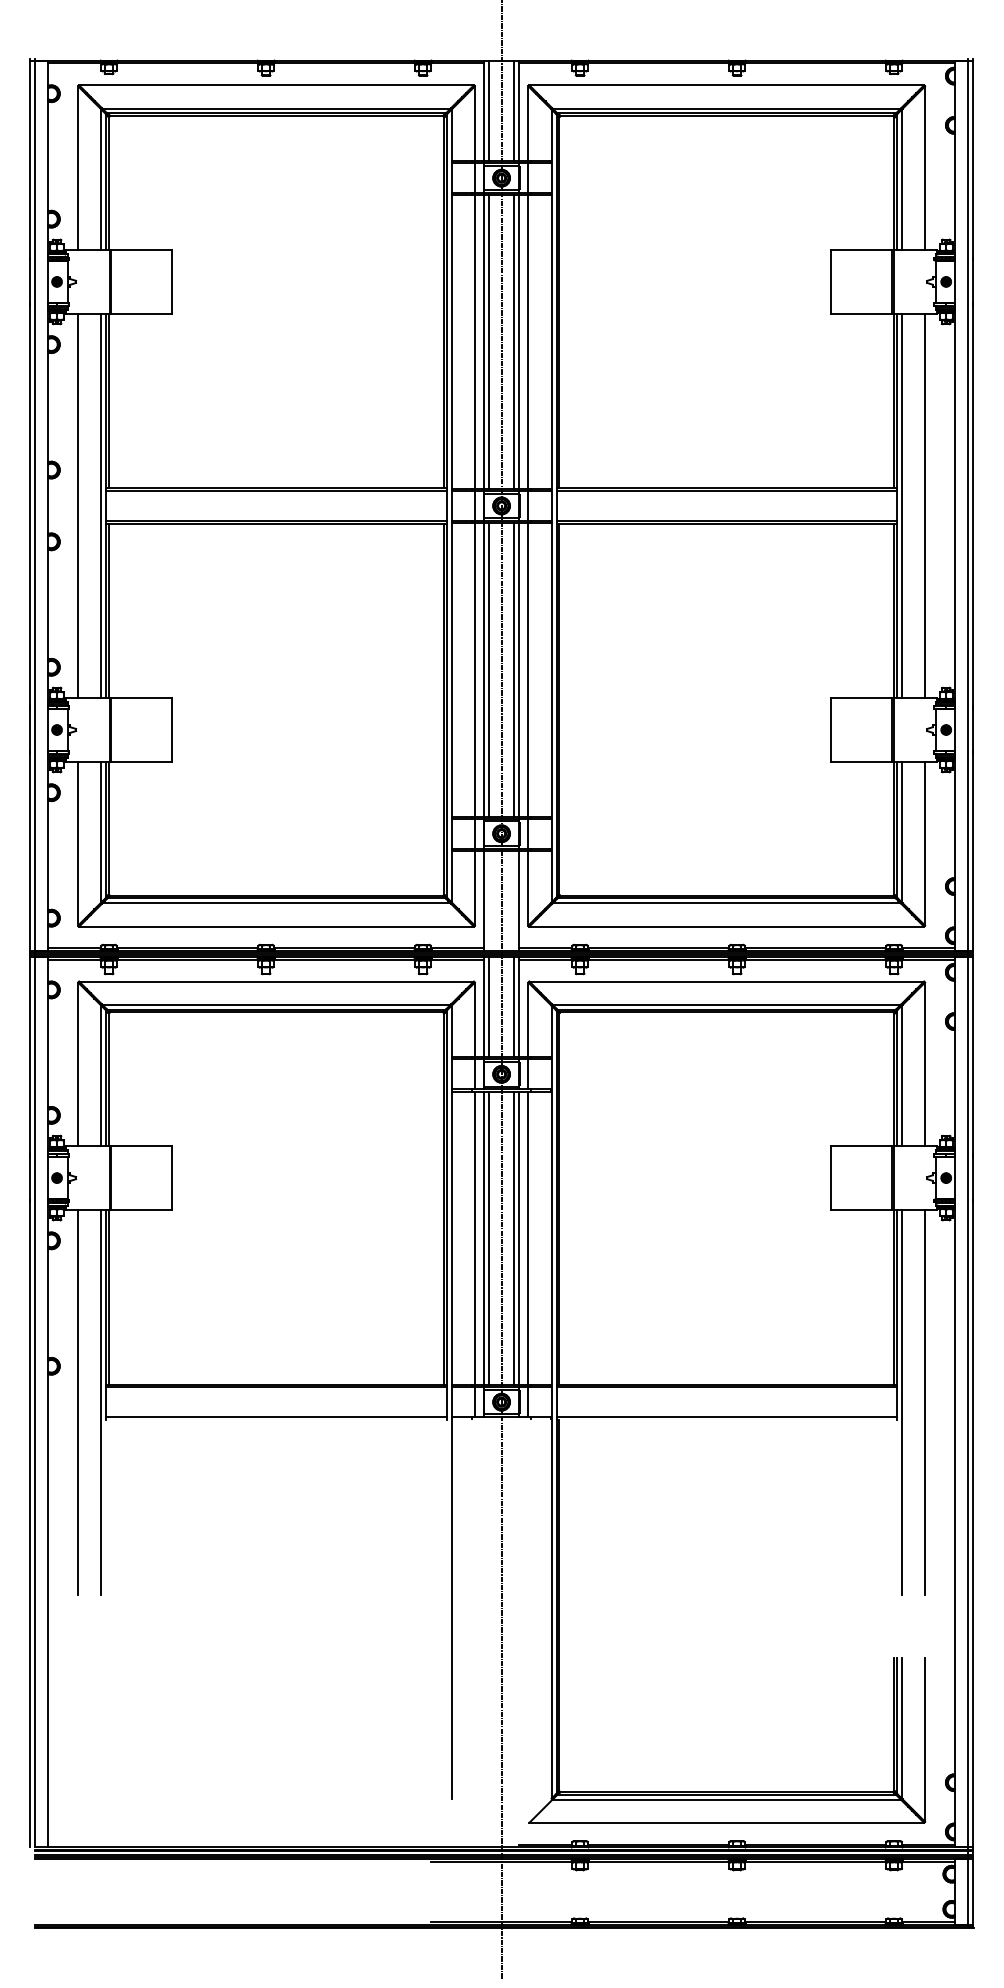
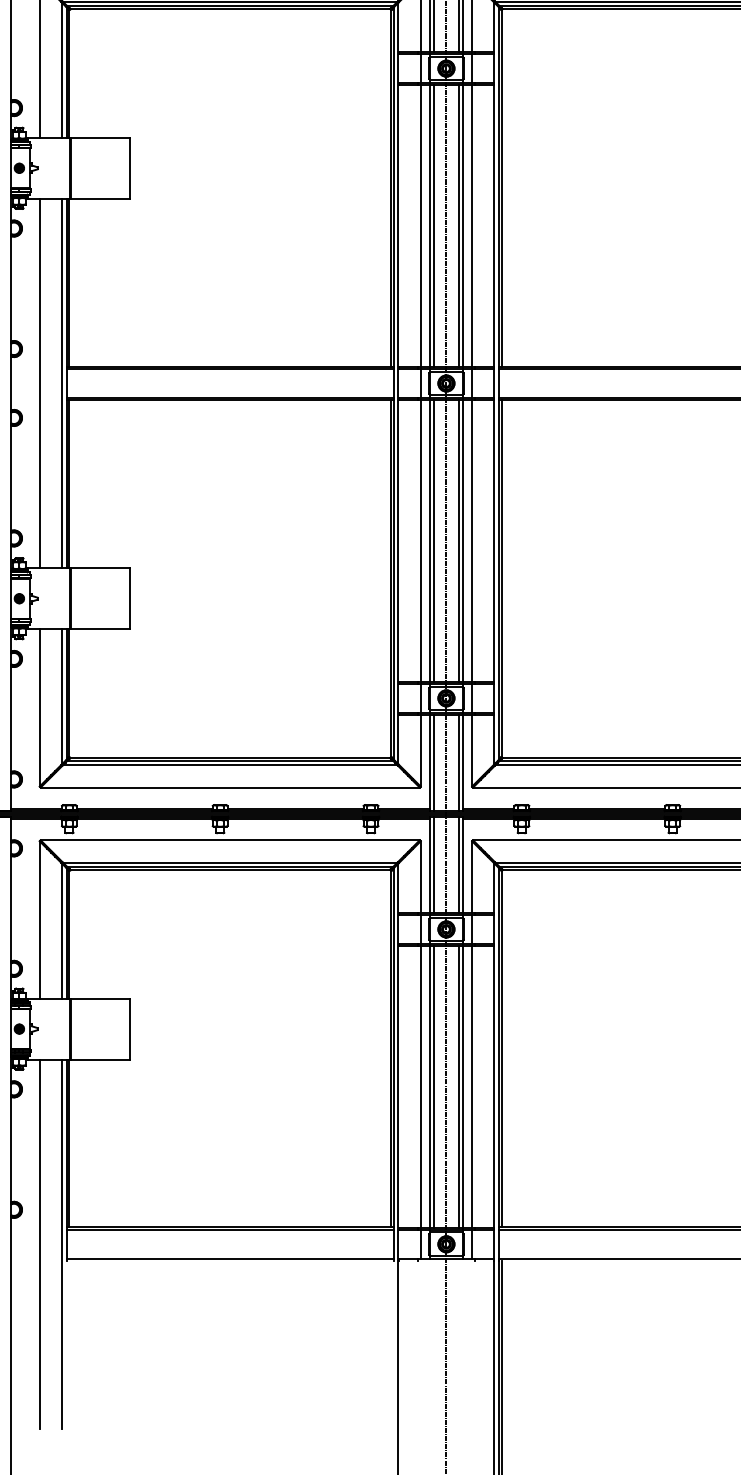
line: (488, 901) -> (433, 763), added
line: (514, 901) -> (458, 763), added

